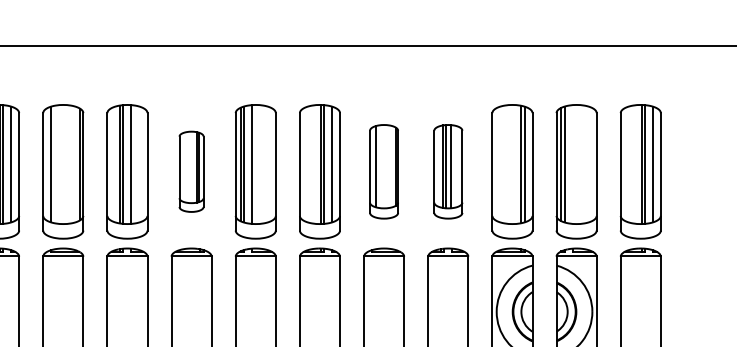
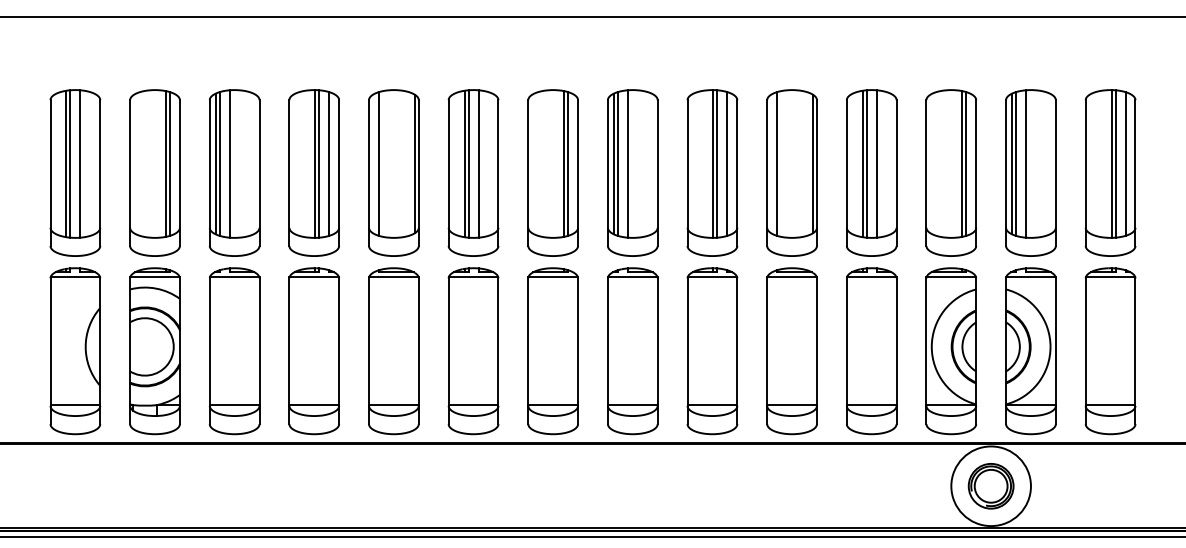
line: (572, 164) -> (1025, 163), added
part: (191, 171) -> (552, 172), size x1.67
part: (383, 171) -> (791, 172), size x1.43
part: (448, 171) -> (871, 172), size x1.43

